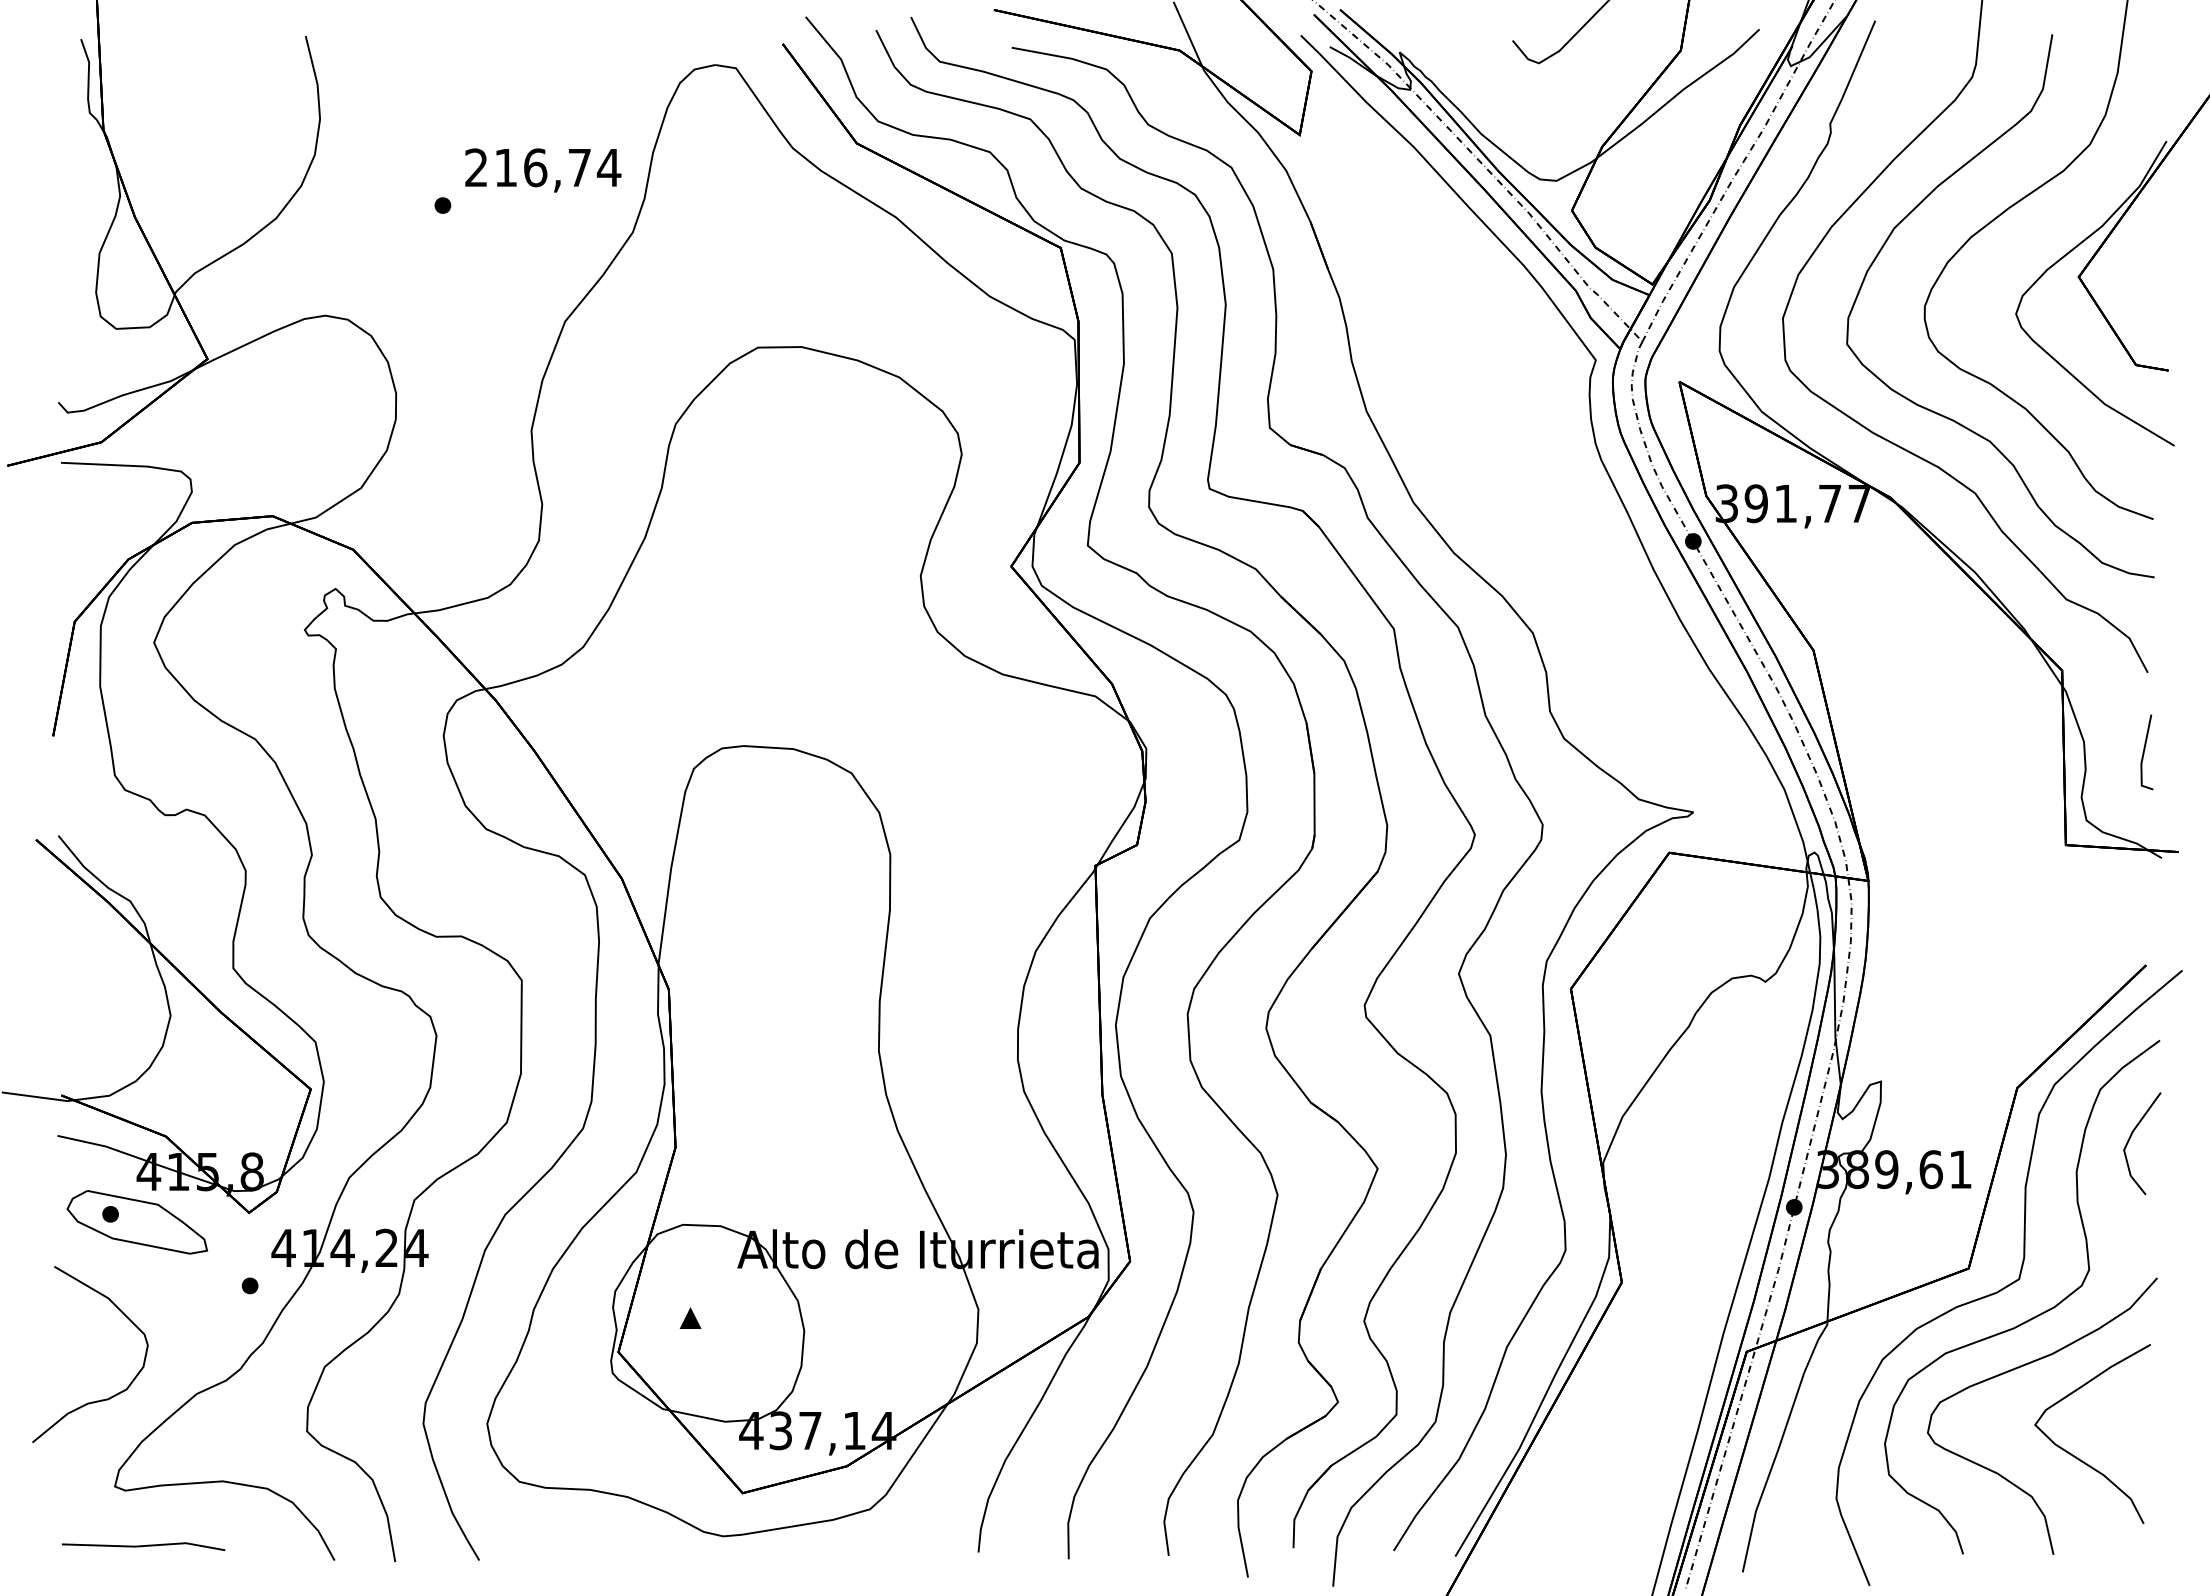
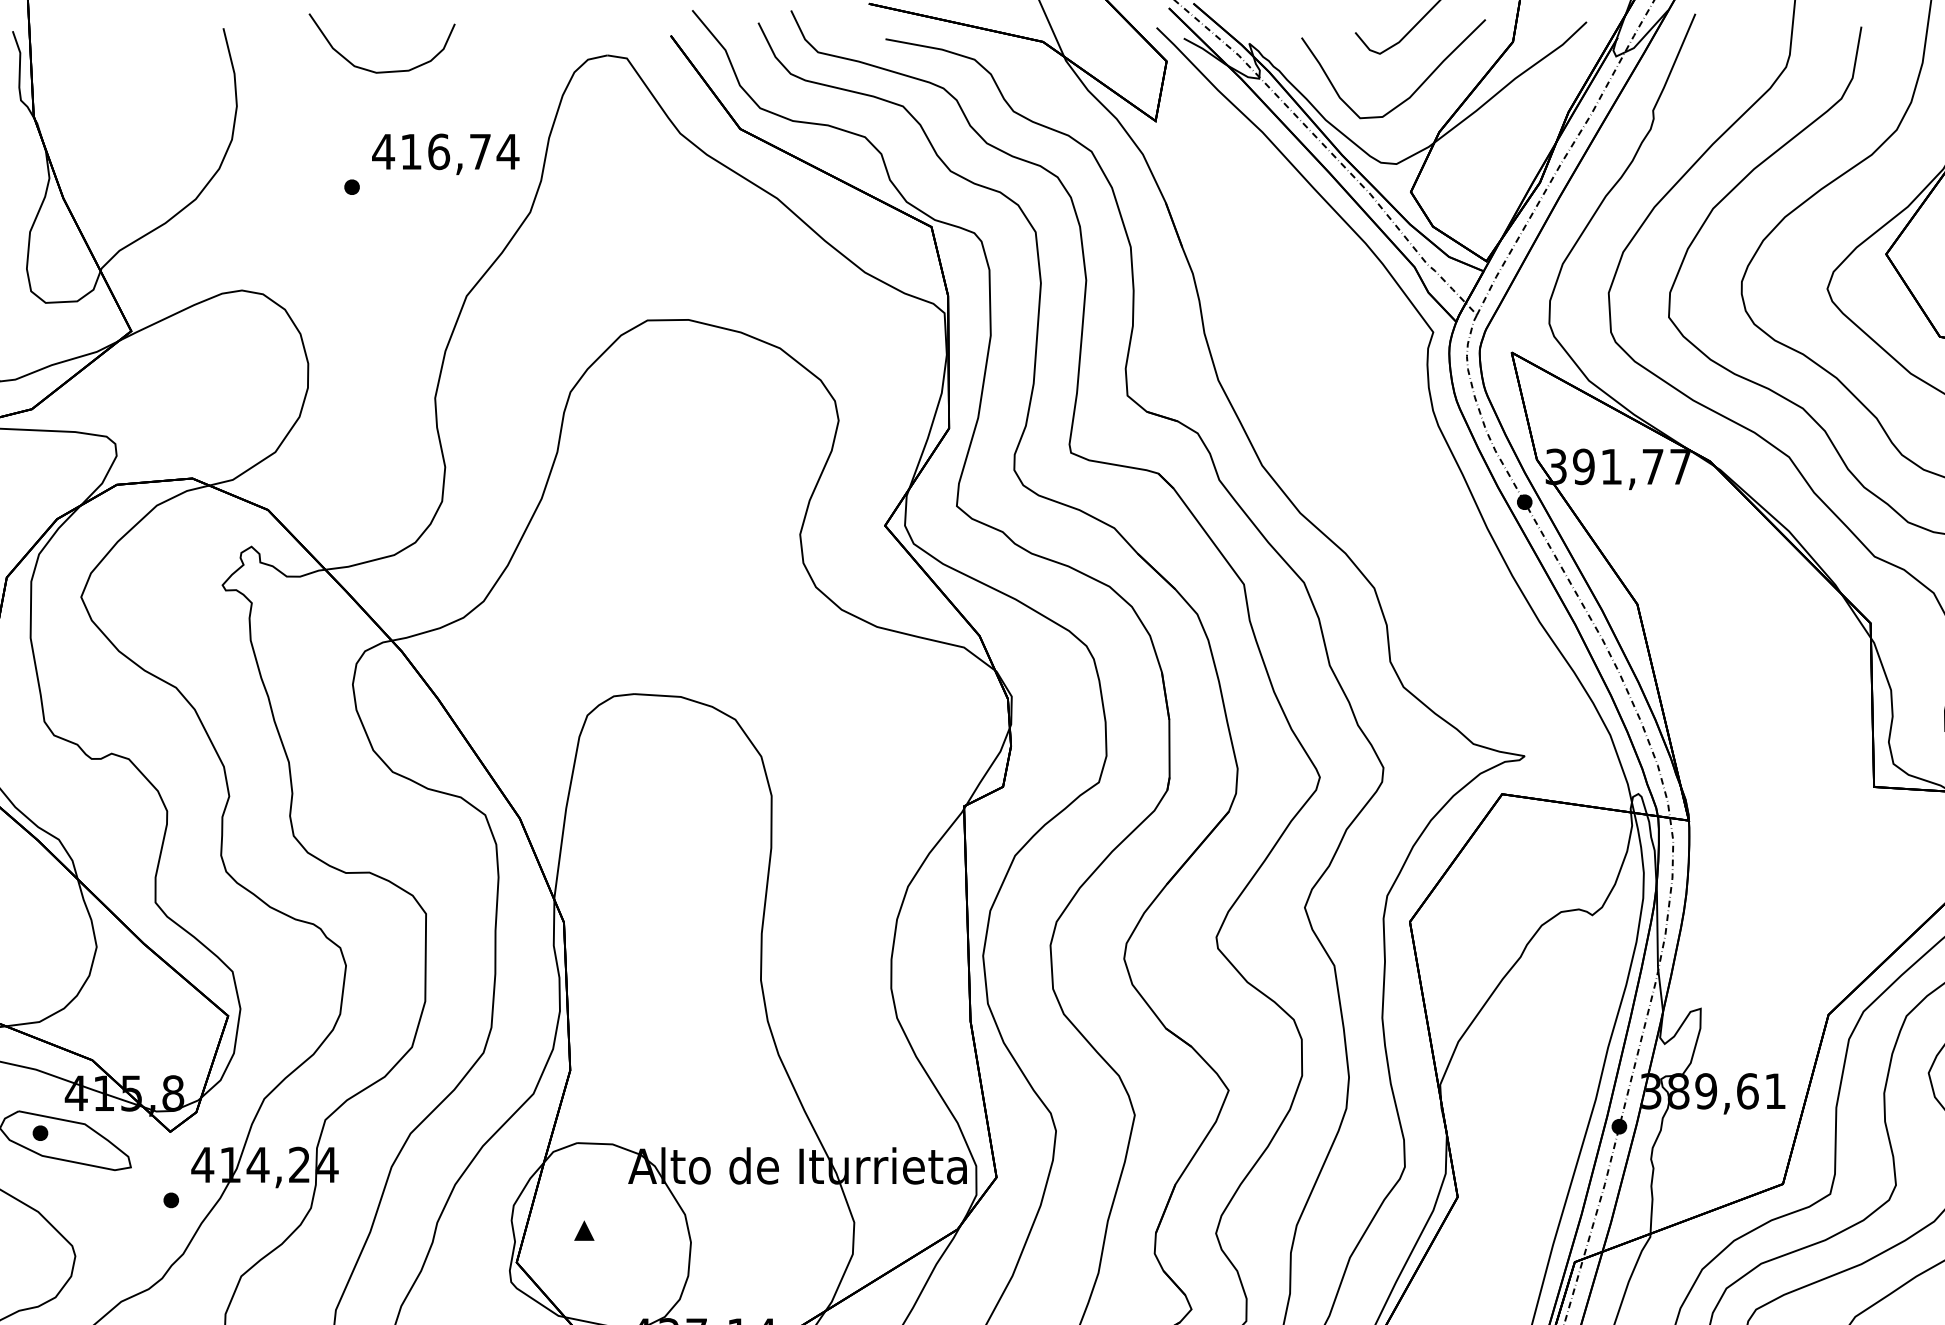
curve: (480, 81) -> (387, 70), added
curve: (1576, 102) -> (1415, 90), added
text: (476, 167) -> (383, 151), 216,74 -> 416,74

